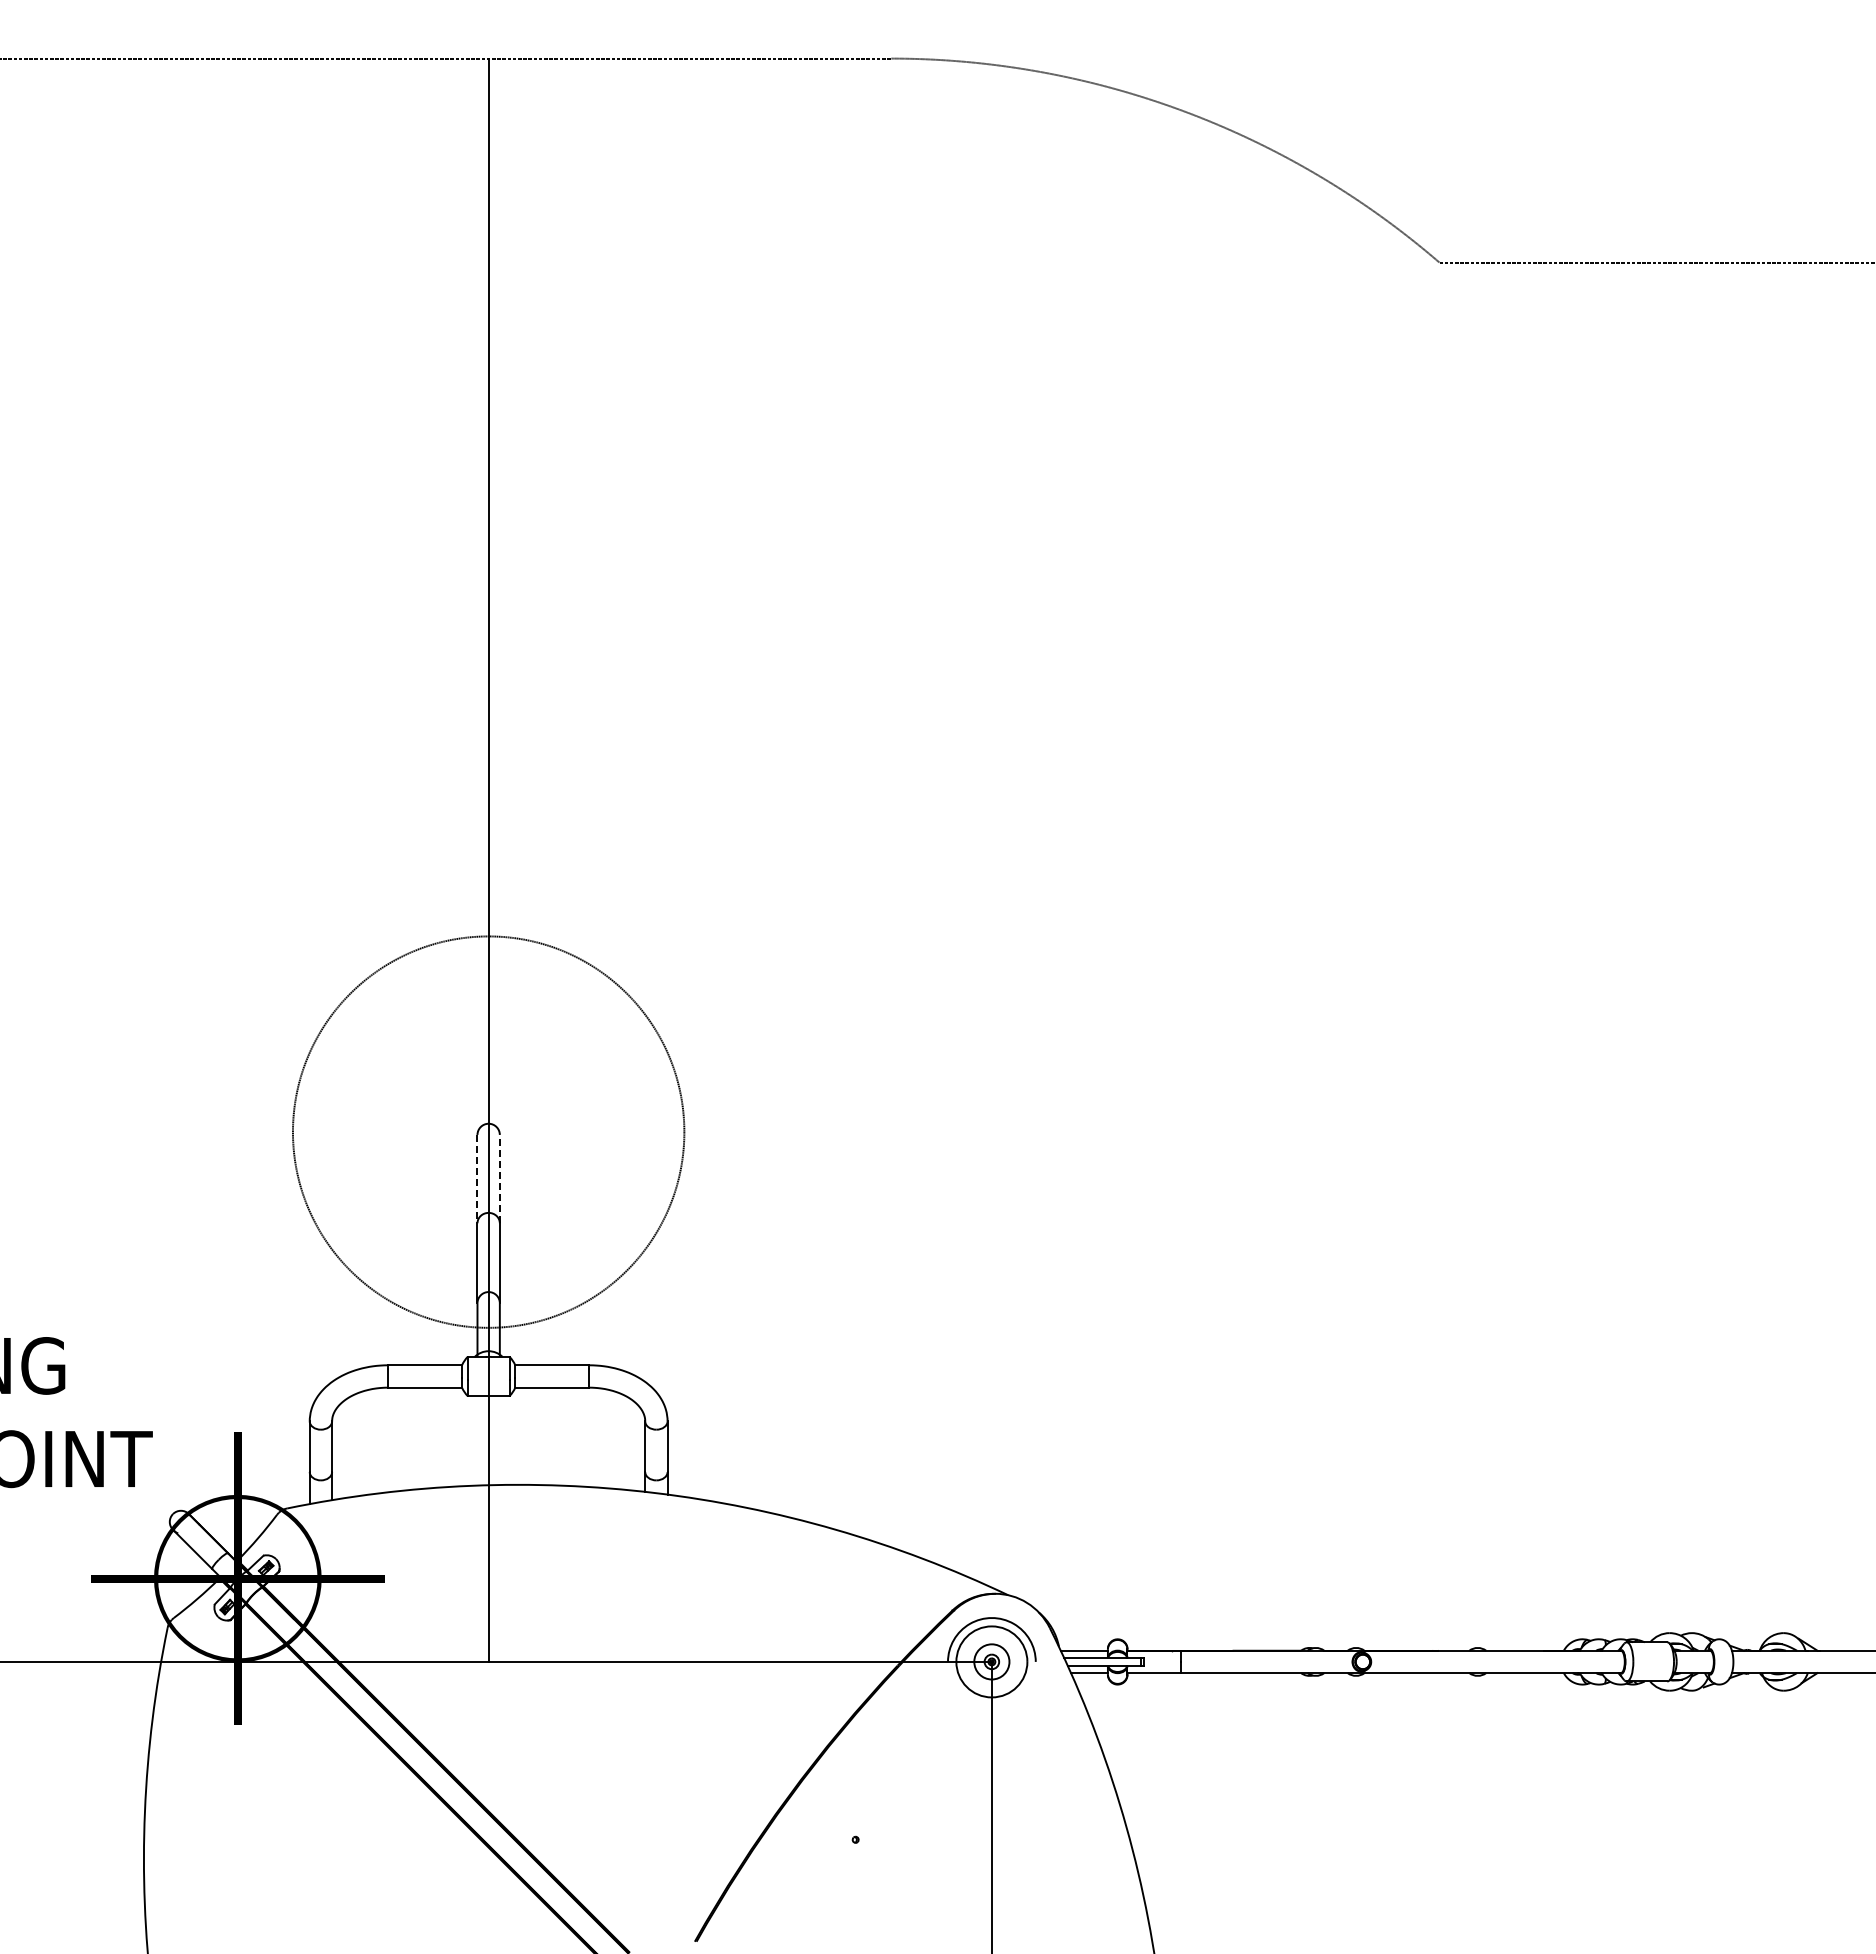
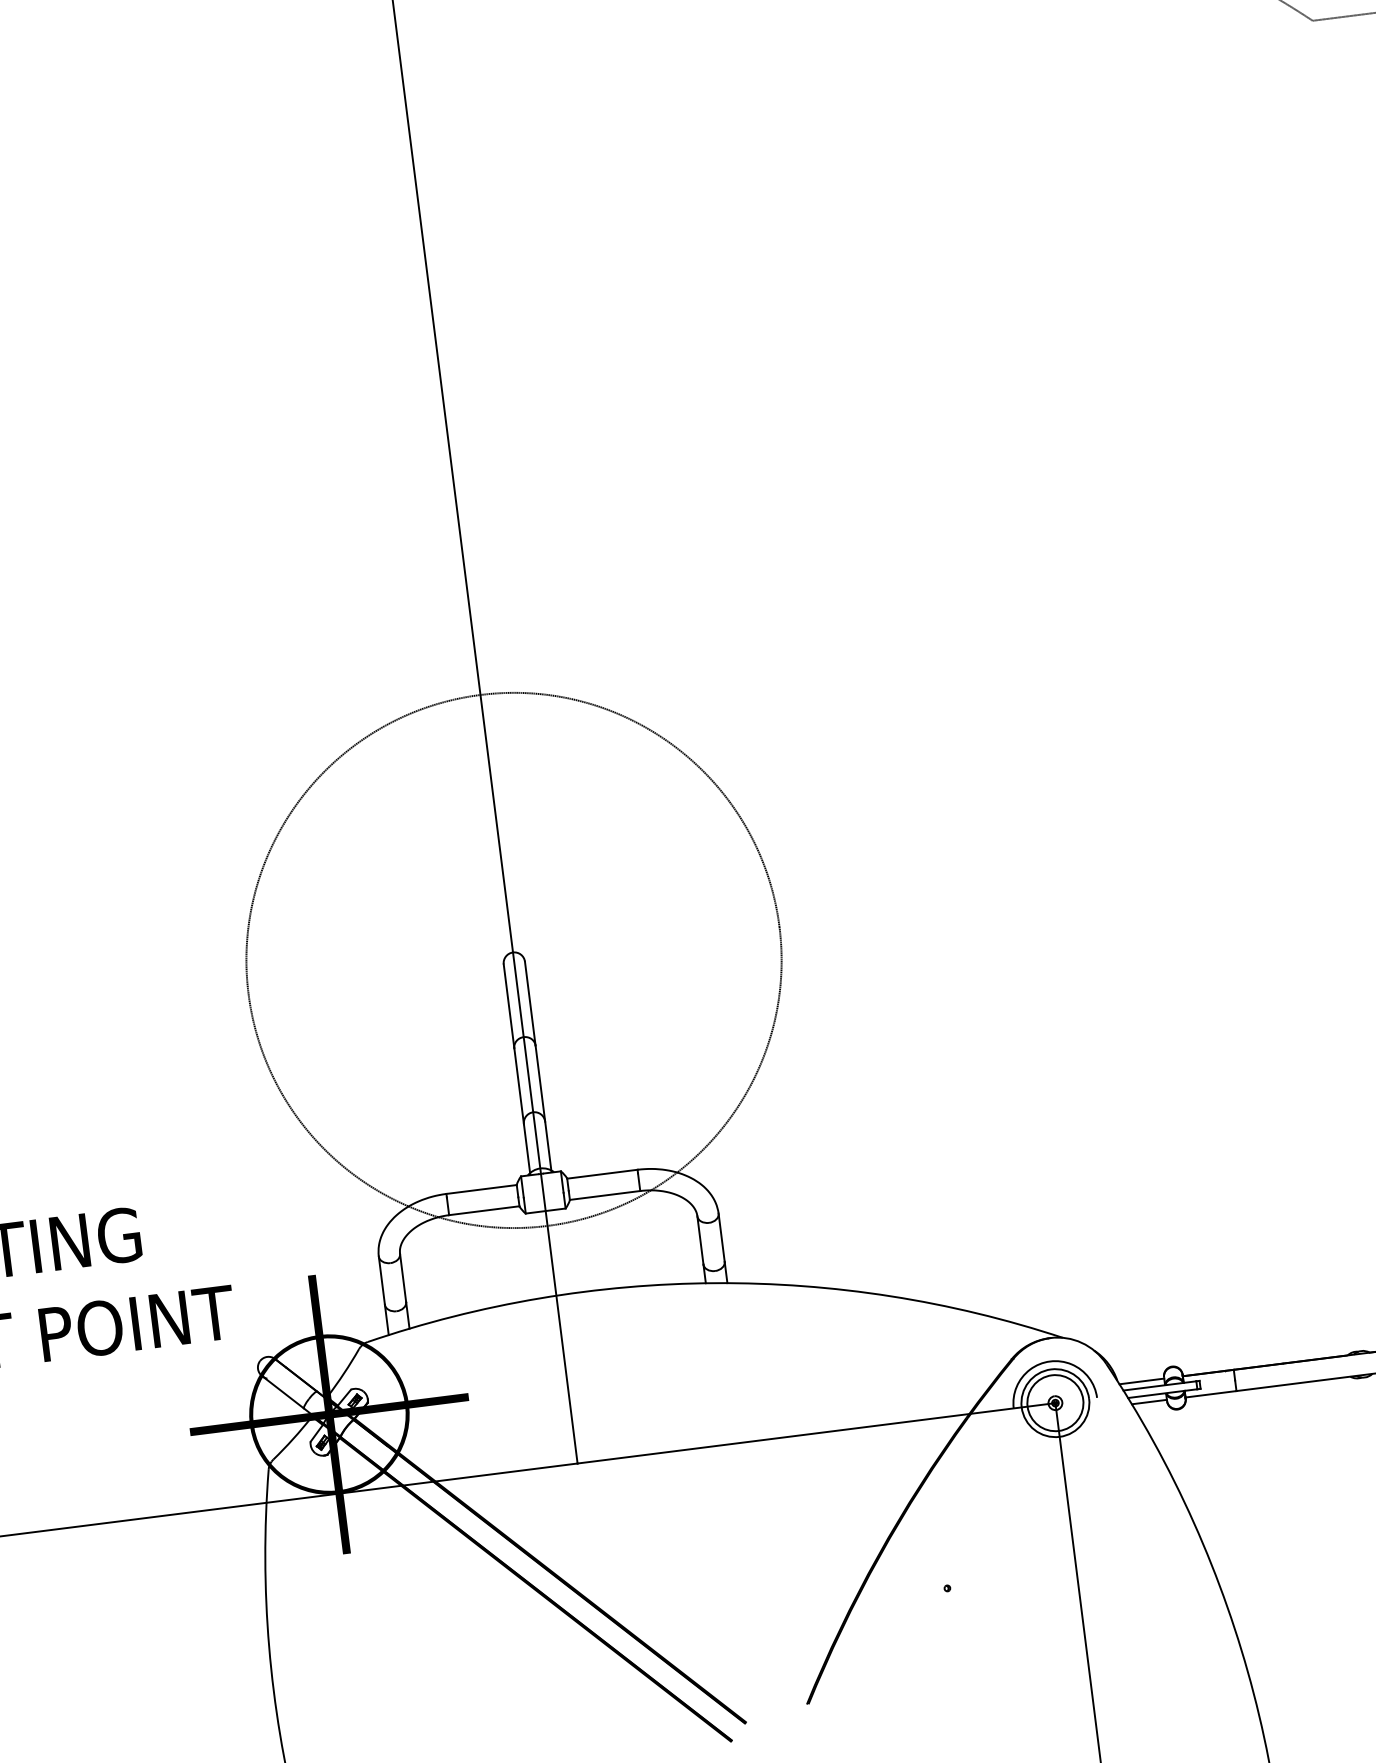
circle: (488, 1131) -> (513, 959), size x1.43
line: (499, 1178) -> (529, 1003), dashed -> solid
line: (477, 1179) -> (509, 1006), dashed -> solid
circle: (991, 1661) -> (1054, 1402), size x1.67

